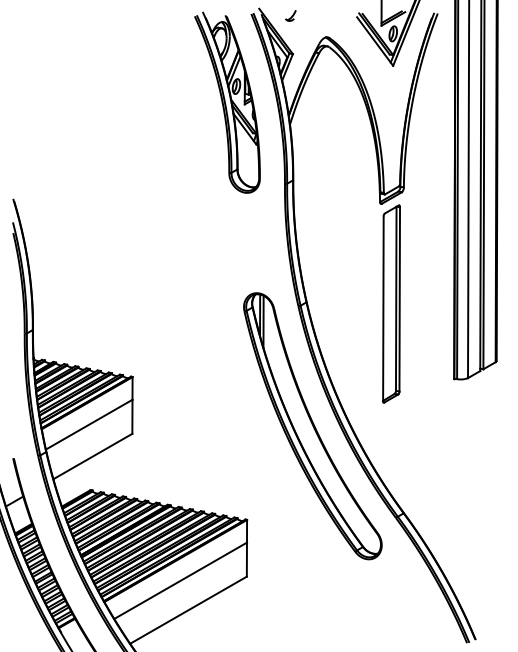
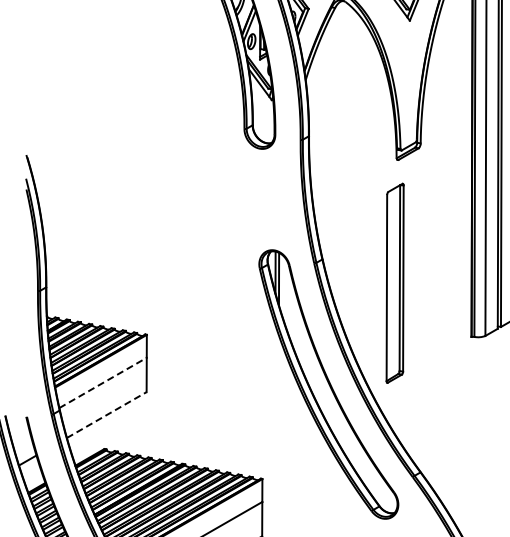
part: (391, 303) -> (395, 282), moved
line: (89, 424) -> (103, 382), solid -> dashed
line: (92, 456) -> (106, 415), solid -> dashed

